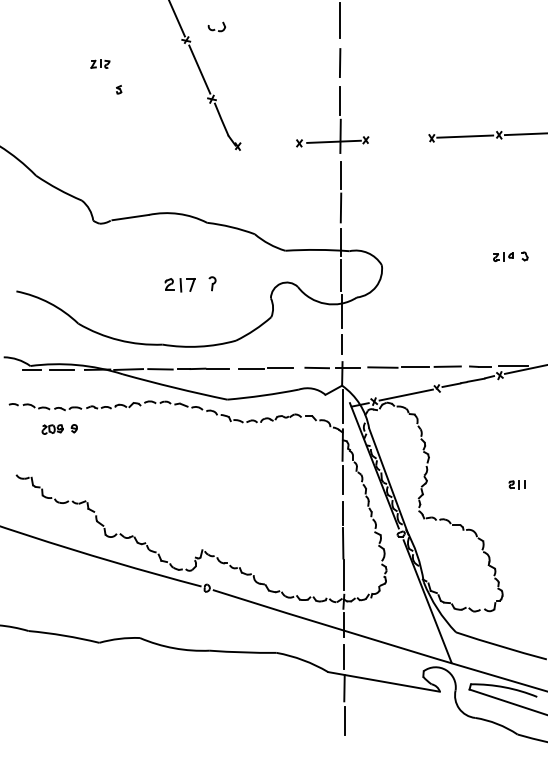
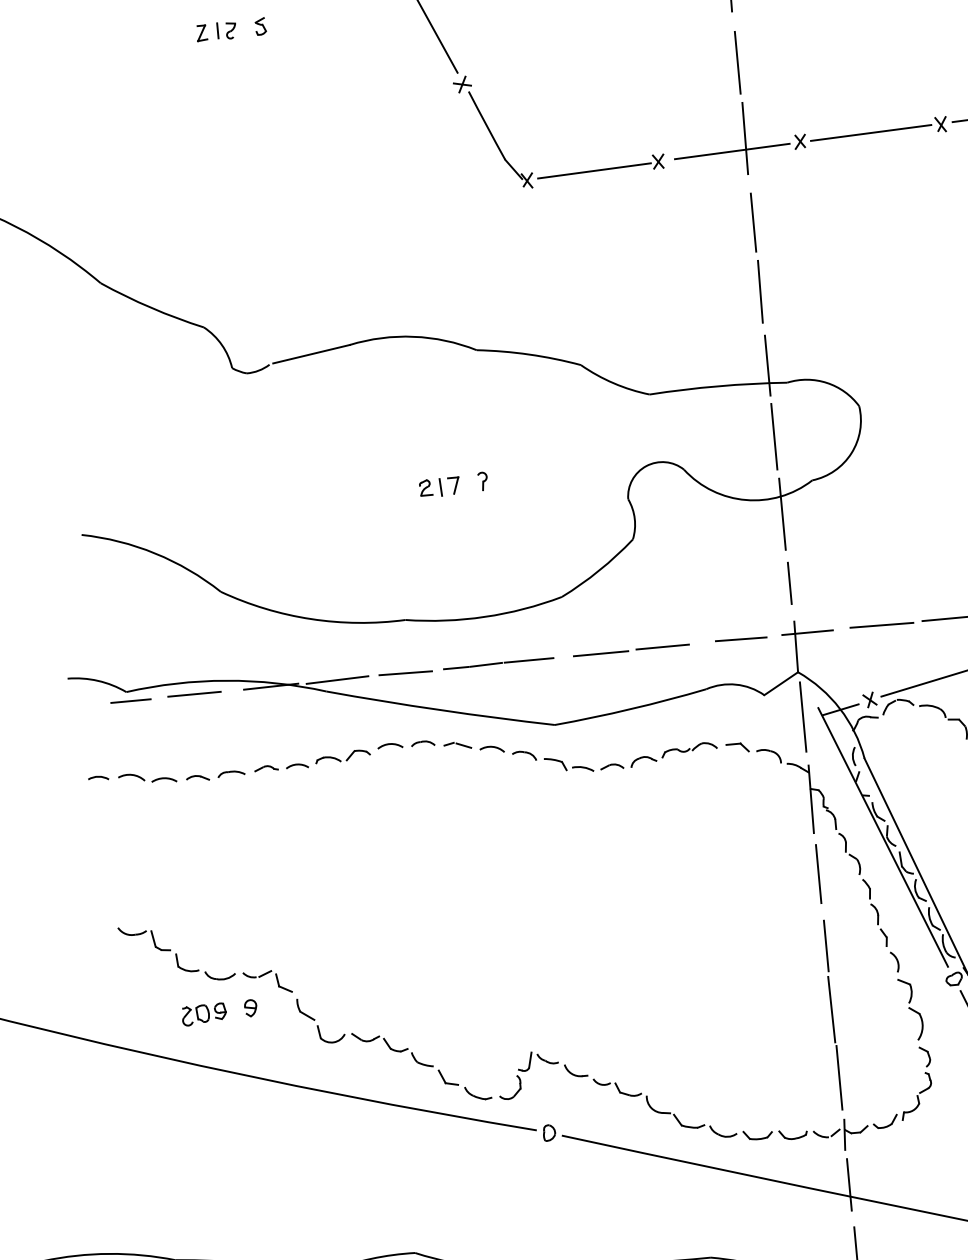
part: (119, 89) -> (261, 25), moved
line: (398, 139) -> (869, 133), added
line: (269, 144) -> (594, 170), added
part: (190, 283) -> (452, 483), size x0.62
part: (59, 429) -> (219, 1012), moved

